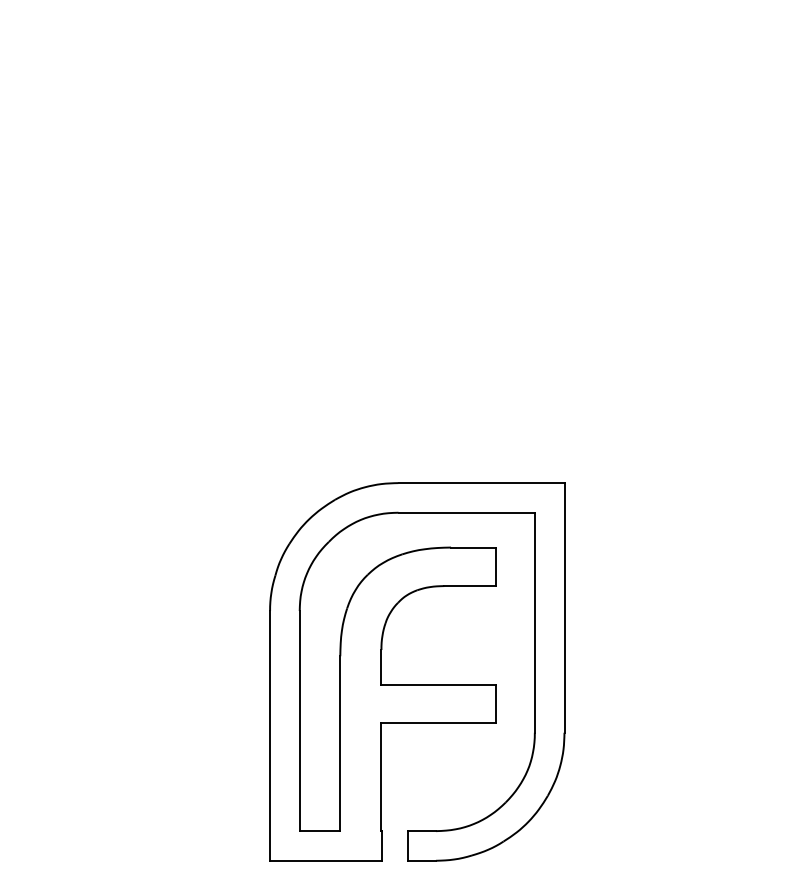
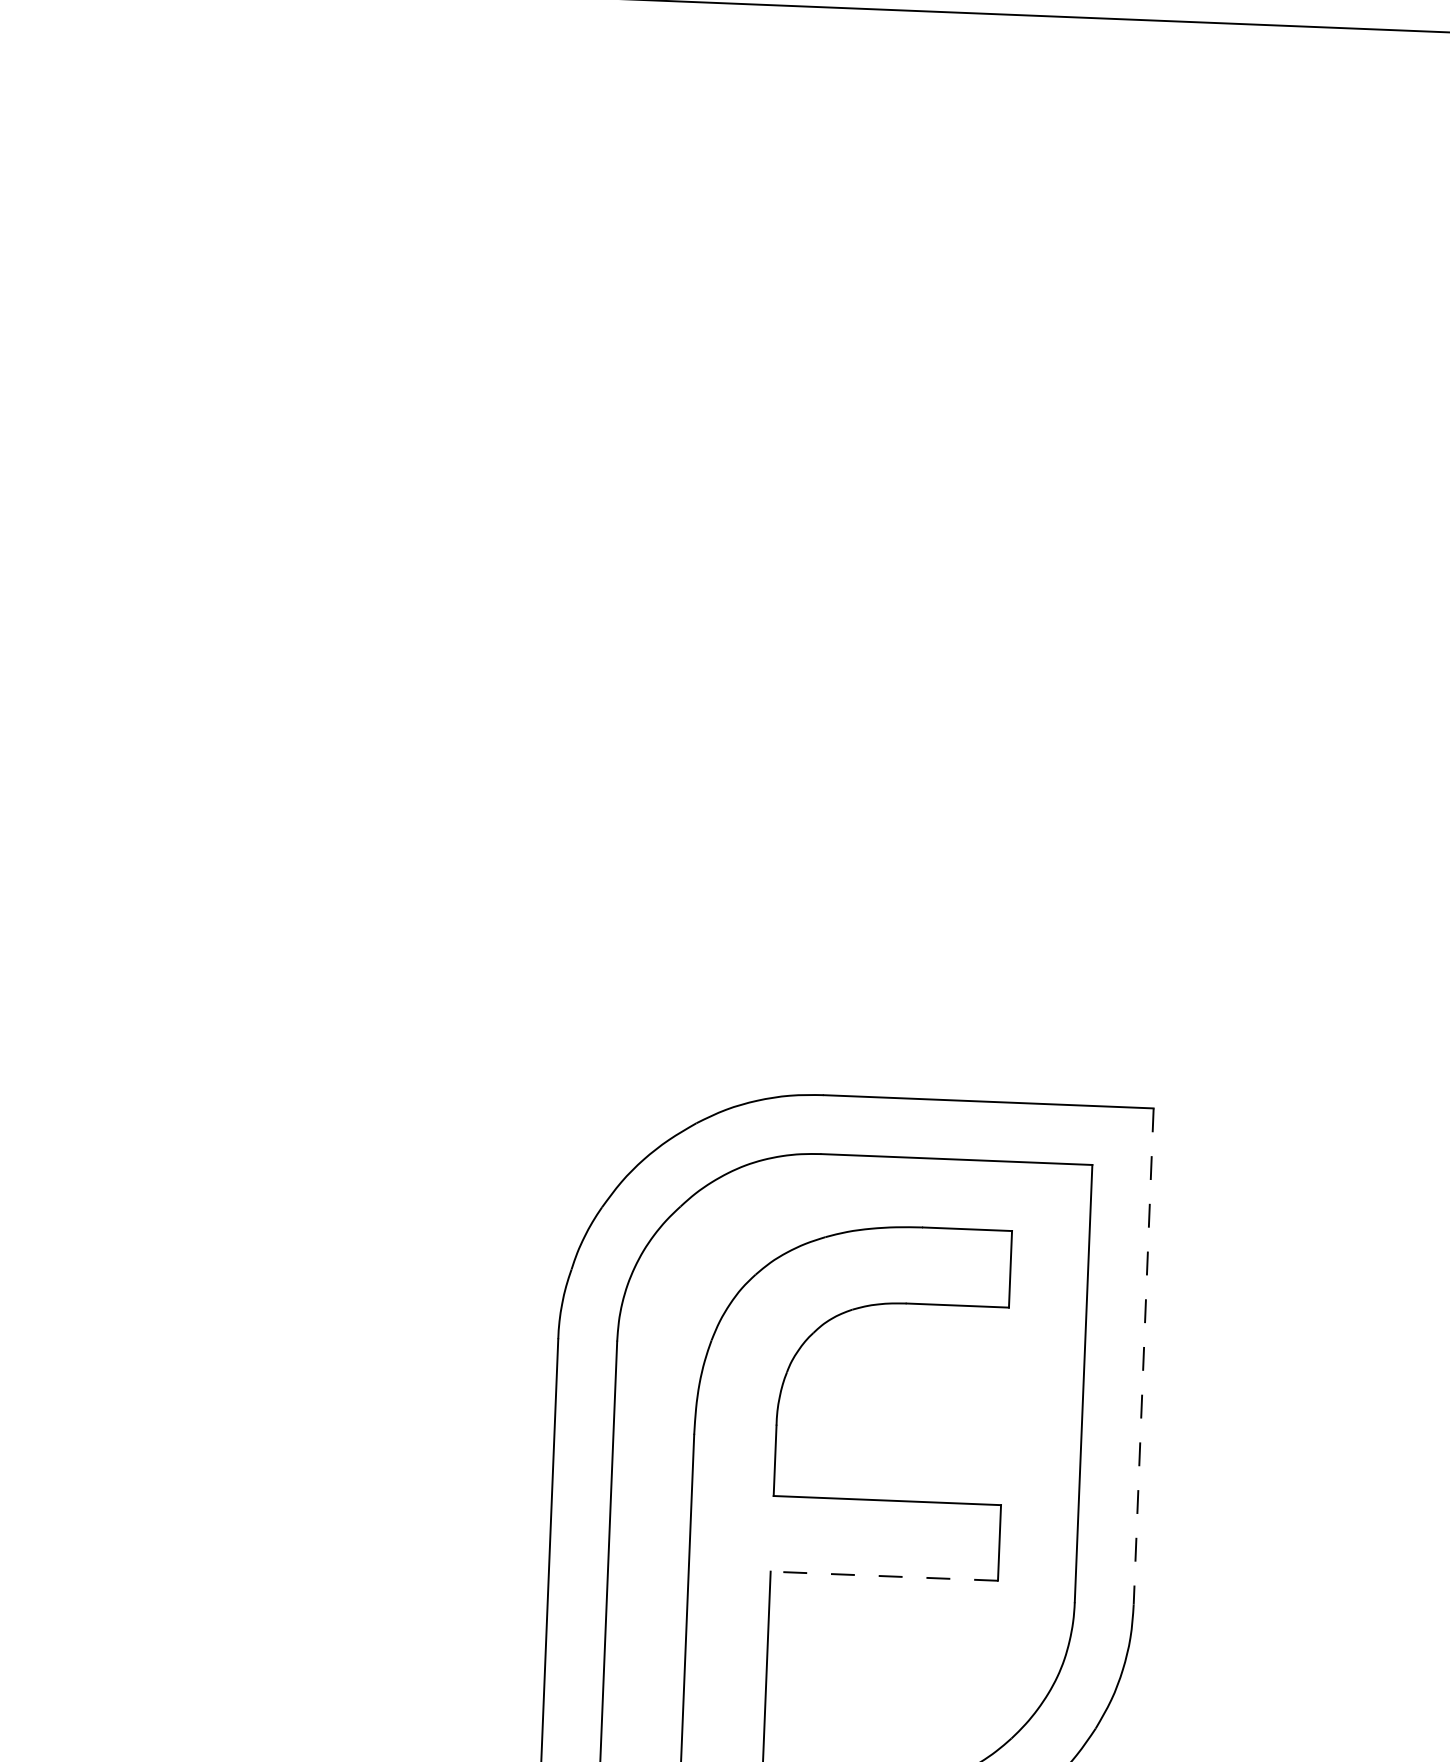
line: (564, 607) -> (1143, 1355), solid -> dashed
line: (438, 723) -> (884, 1576), solid -> dashed

